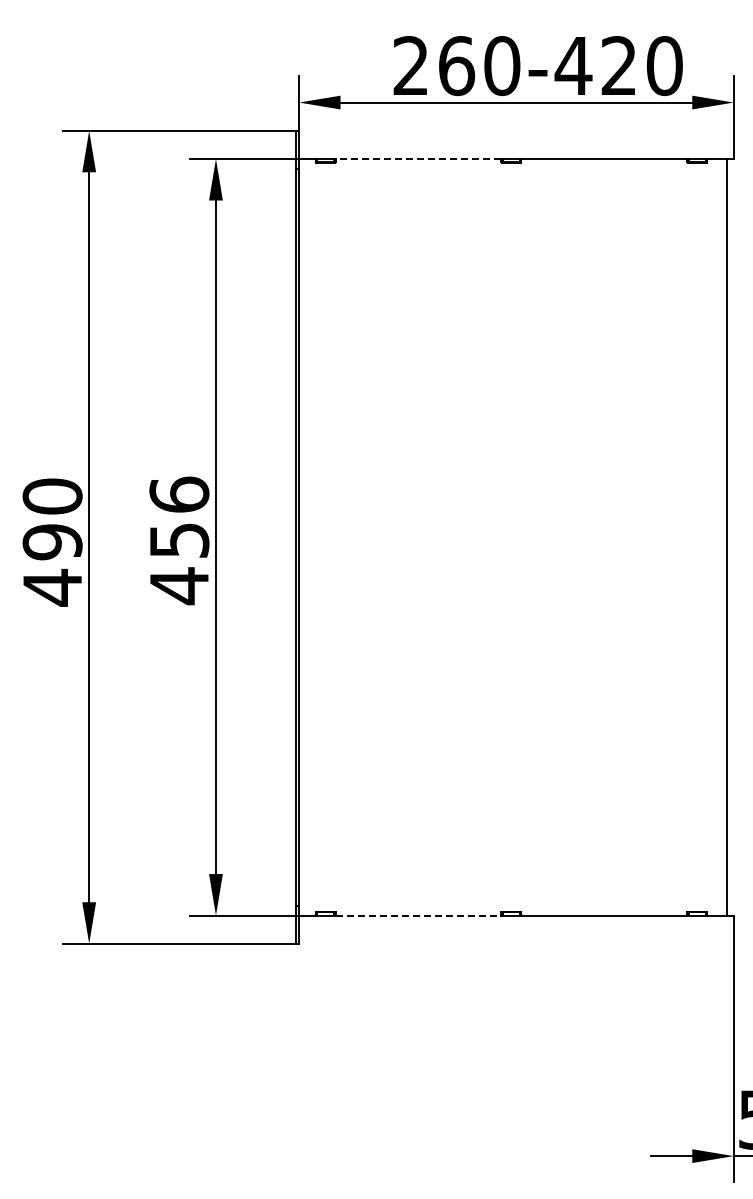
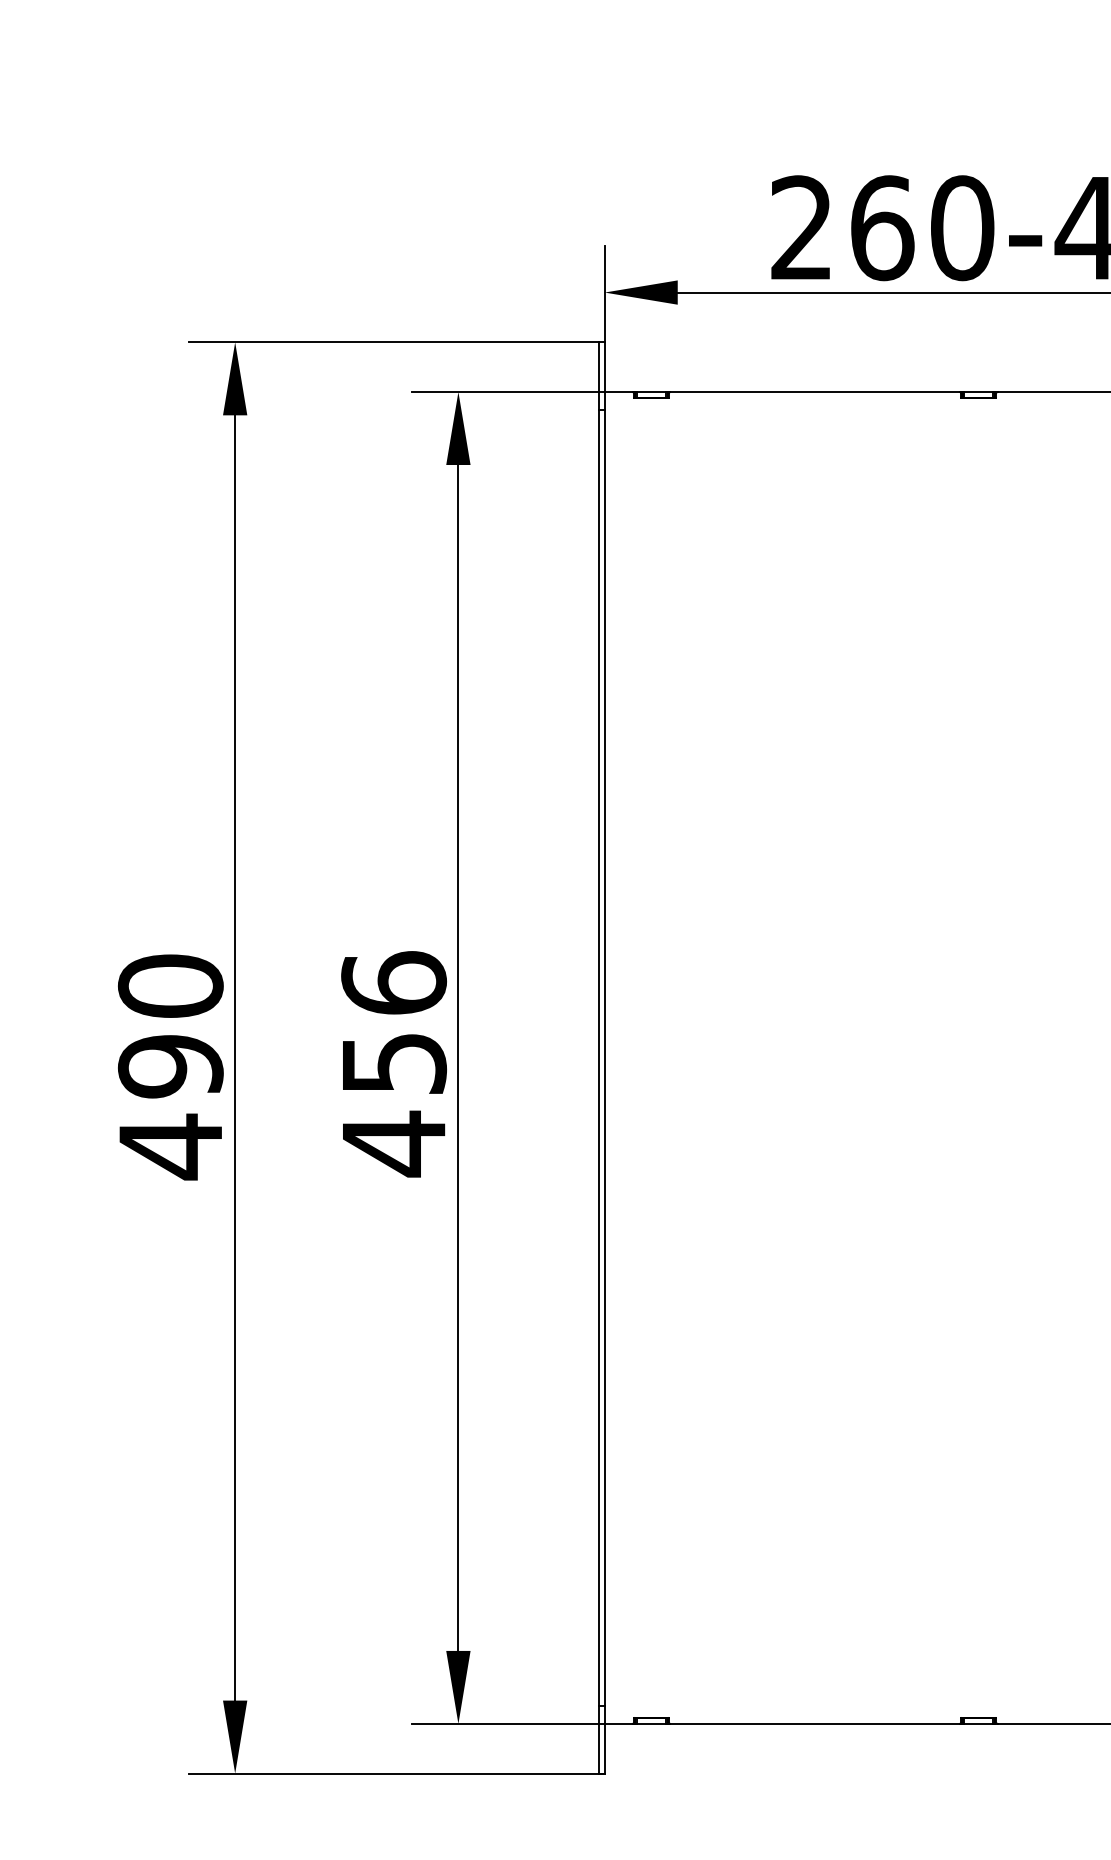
line: (418, 159) -> (814, 392), dashed -> solid
line: (419, 915) -> (816, 1723), dashed -> solid

